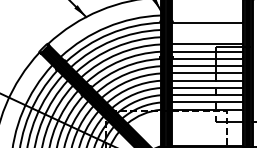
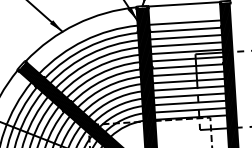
line: (207, 15) -> (184, 22), added
line: (207, 29) -> (185, 36), added
line: (207, 37) -> (186, 44), added

